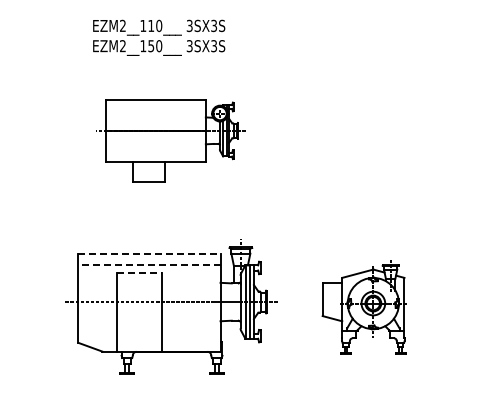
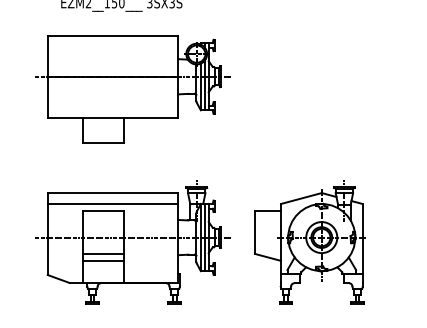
part: (171, 140) -> (133, 89), size x1.43
line: (150, 253) -> (113, 193), dashed -> solid
line: (149, 265) -> (112, 204), dashed -> solid
line: (139, 272) -> (103, 210), dashed -> solid
part: (364, 306) -> (310, 241), size x1.43
line: (138, 319) -> (102, 253), added
line: (138, 327) -> (102, 260), added

